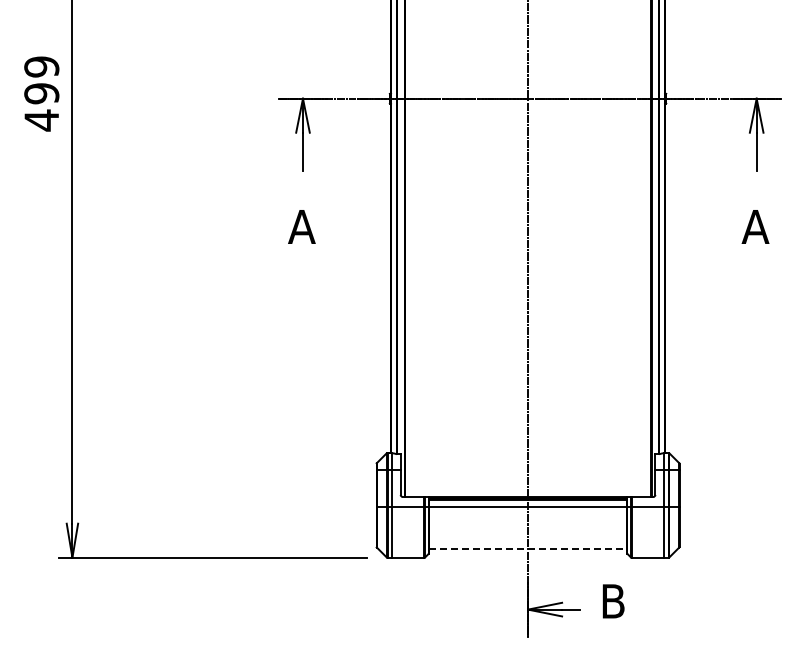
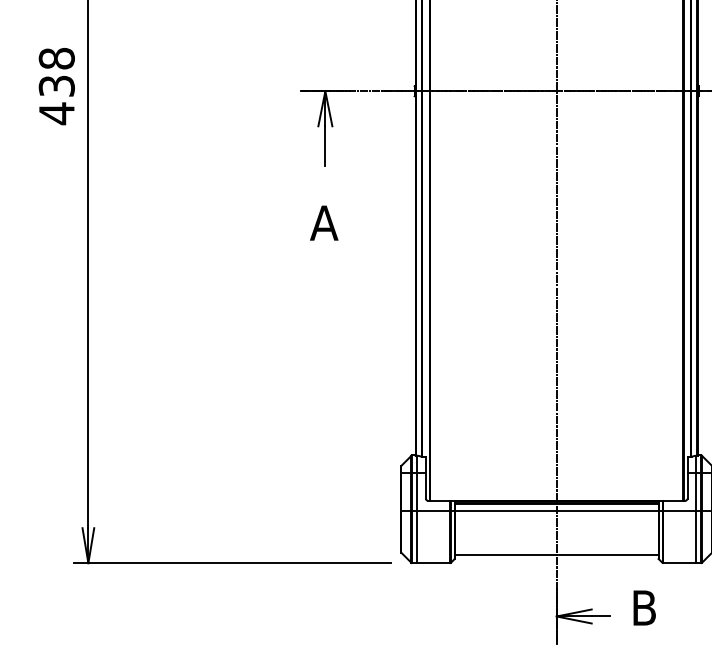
text: (41, 80) -> (56, 72), 499 -> 438
line: (528, 549) -> (557, 554), dashed -> solid

